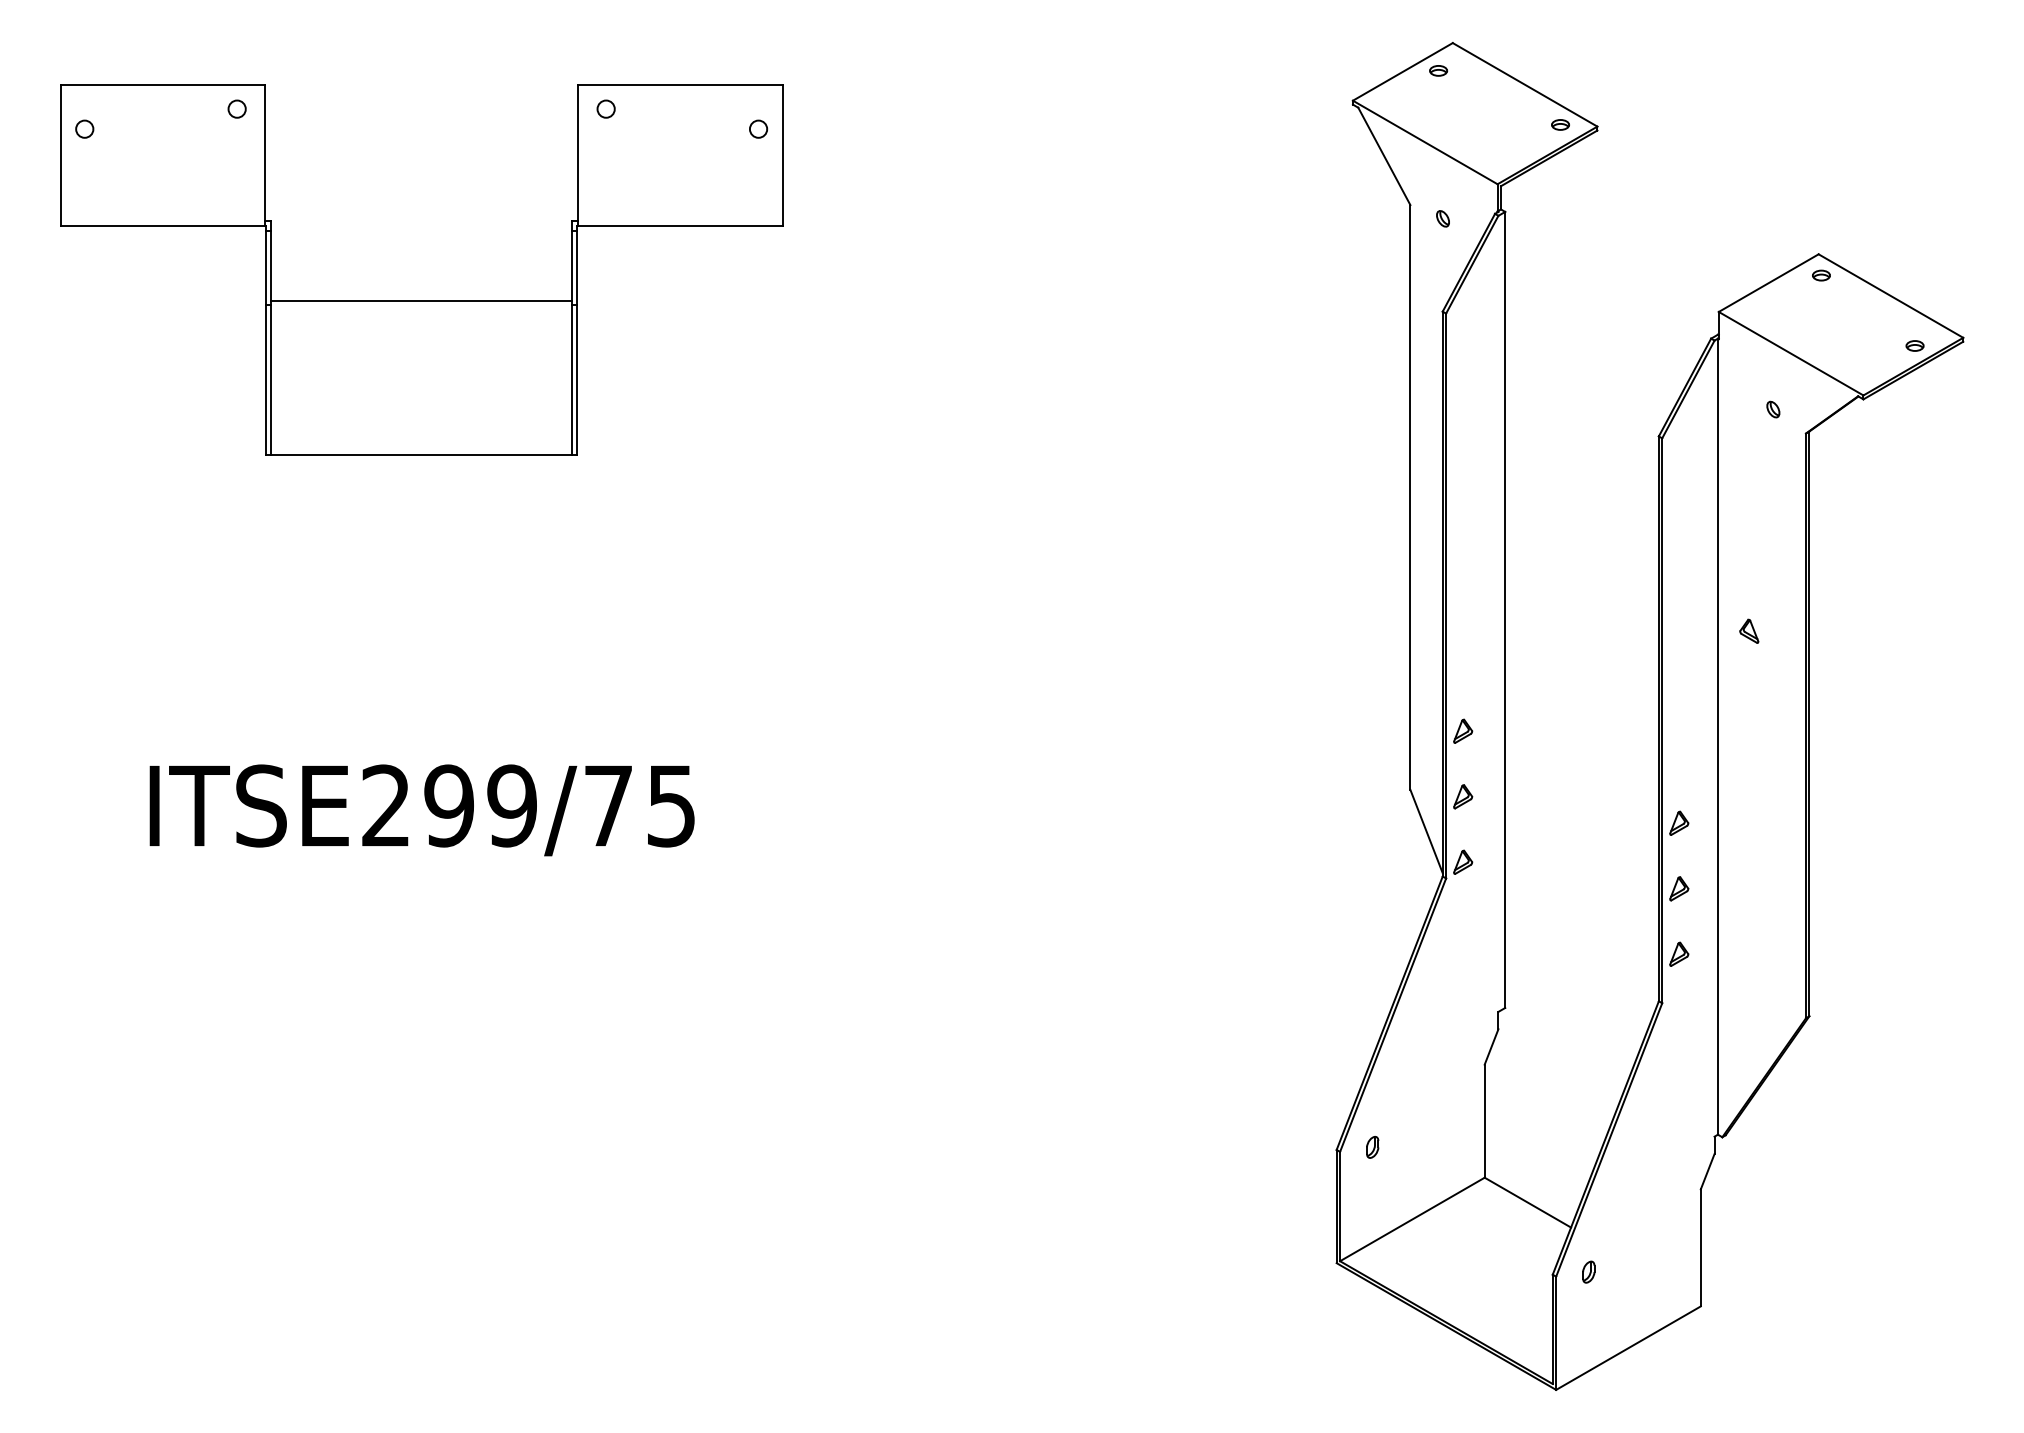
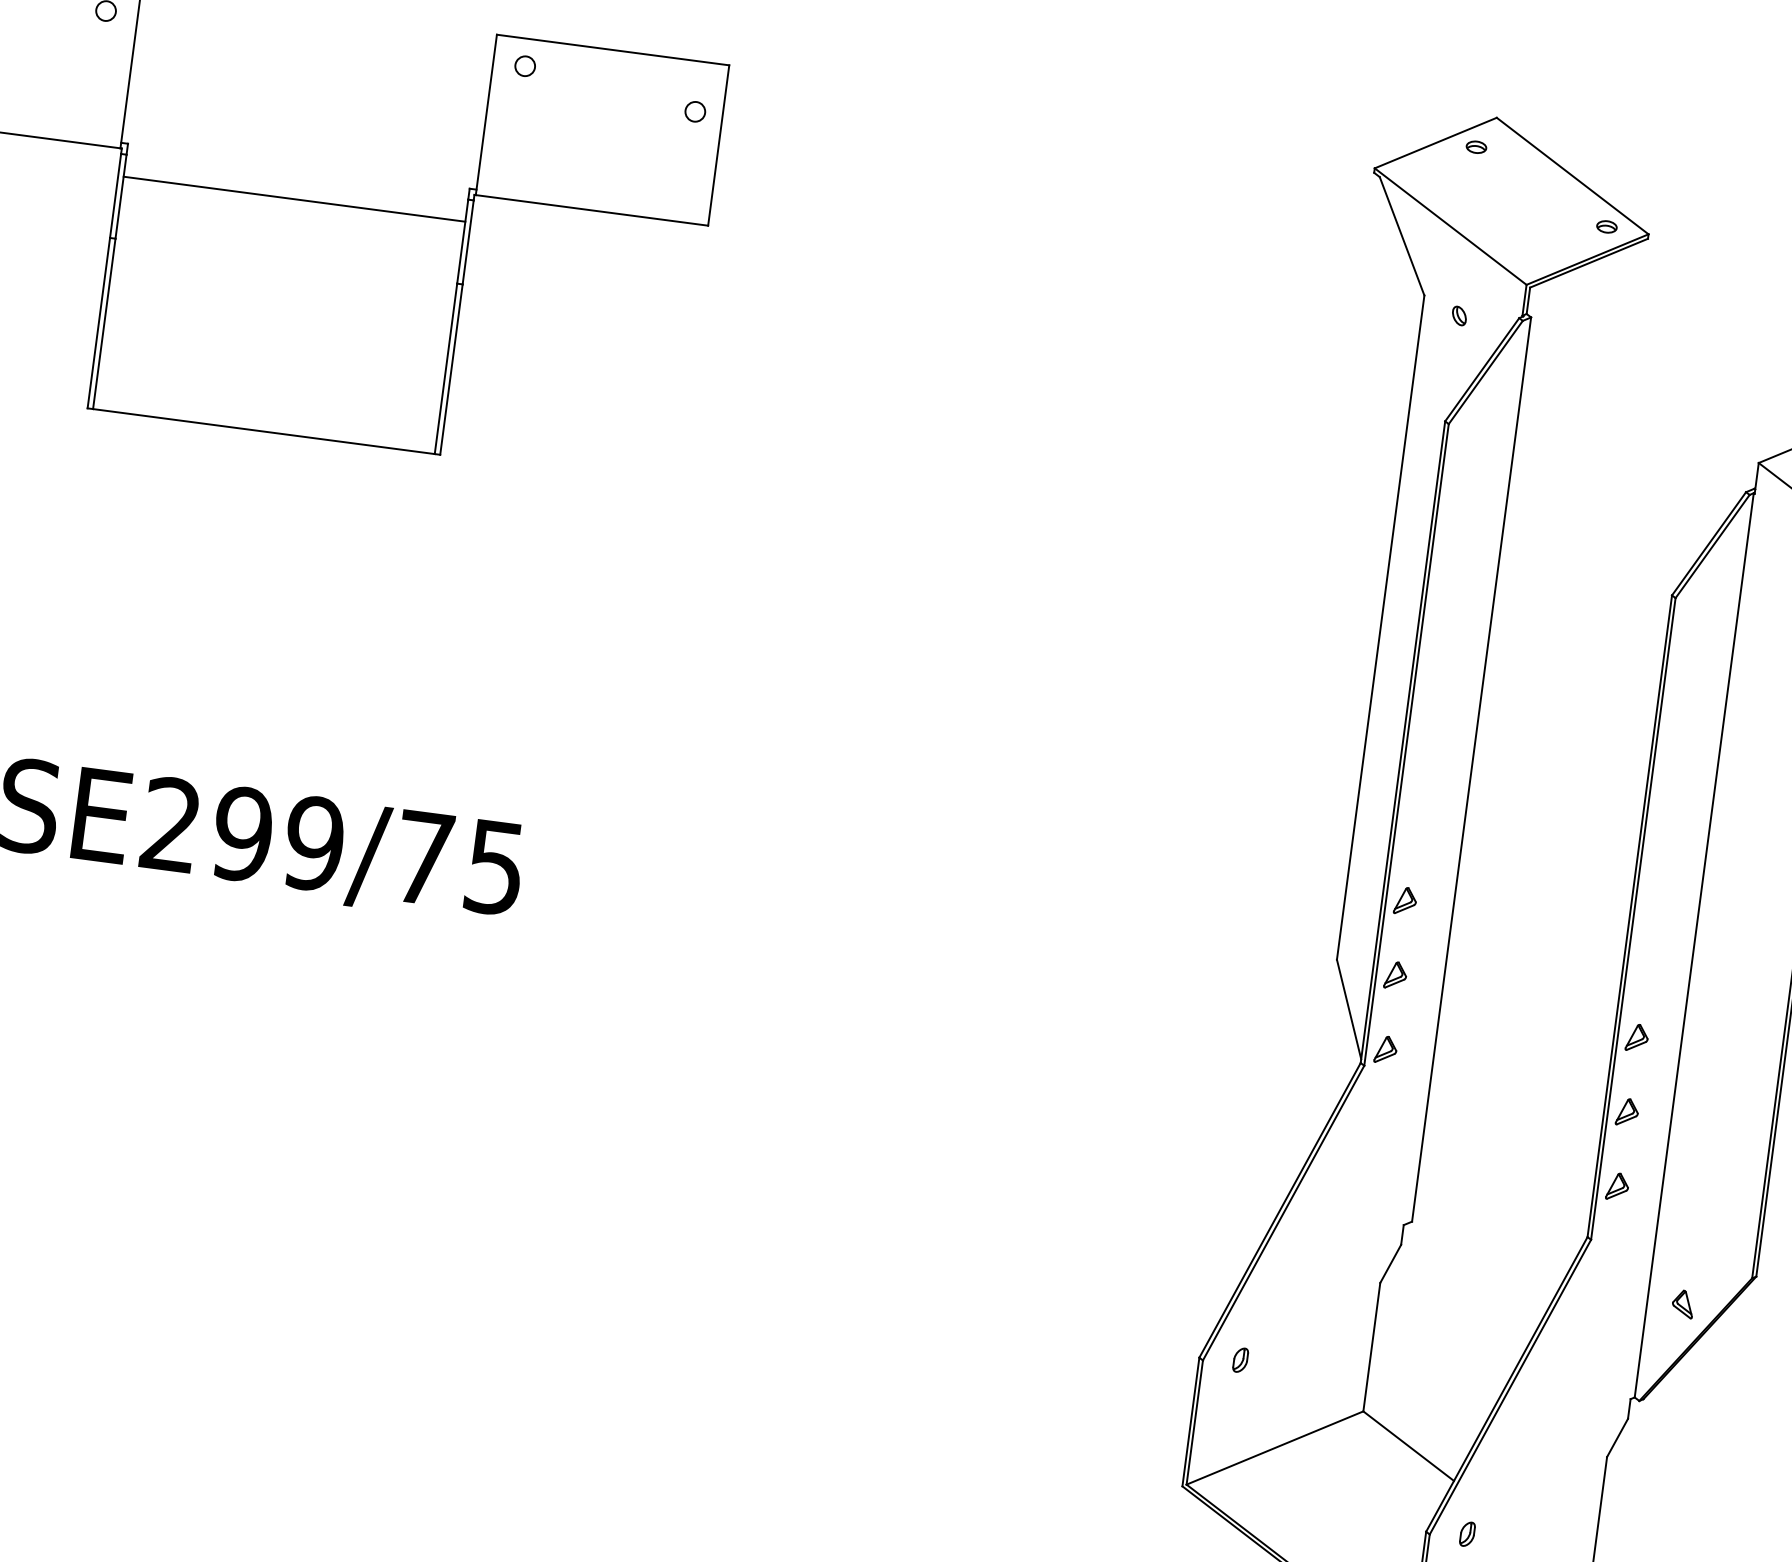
line: (421, 300) -> (294, 199), moved
part: (1749, 630) -> (1683, 1303), moved

